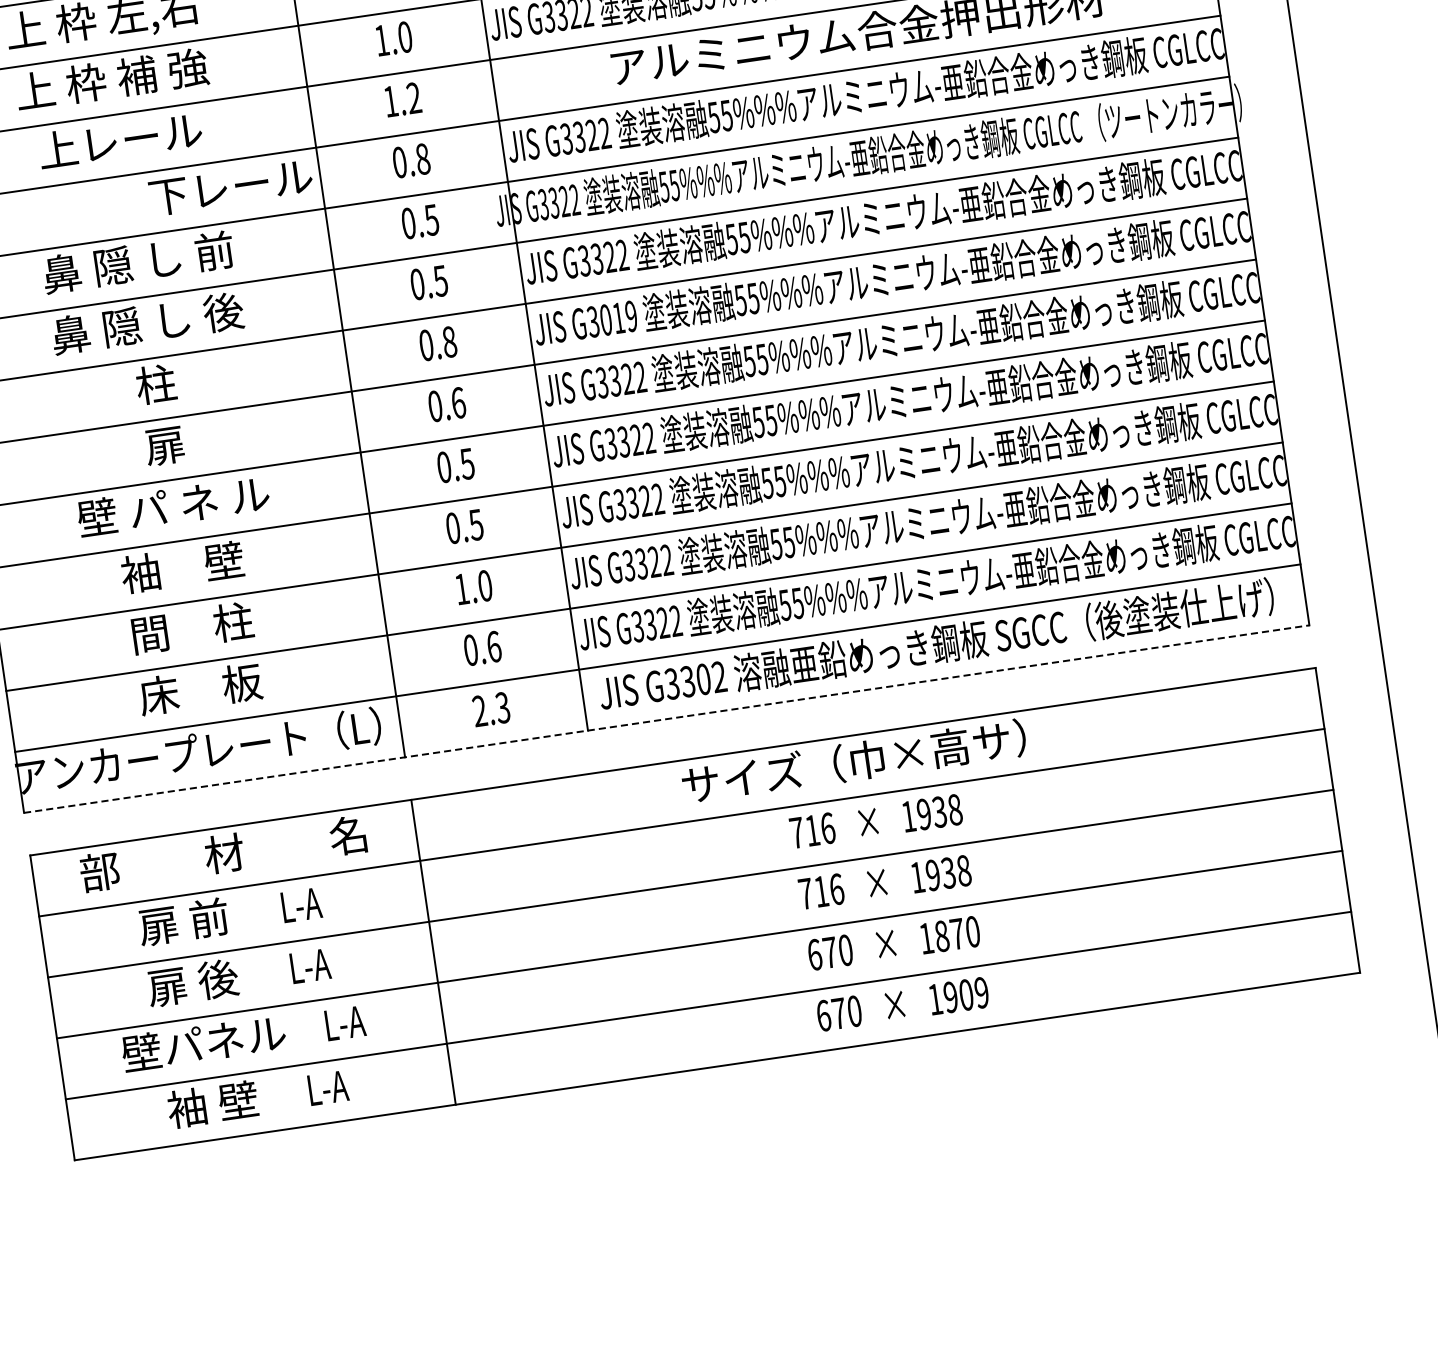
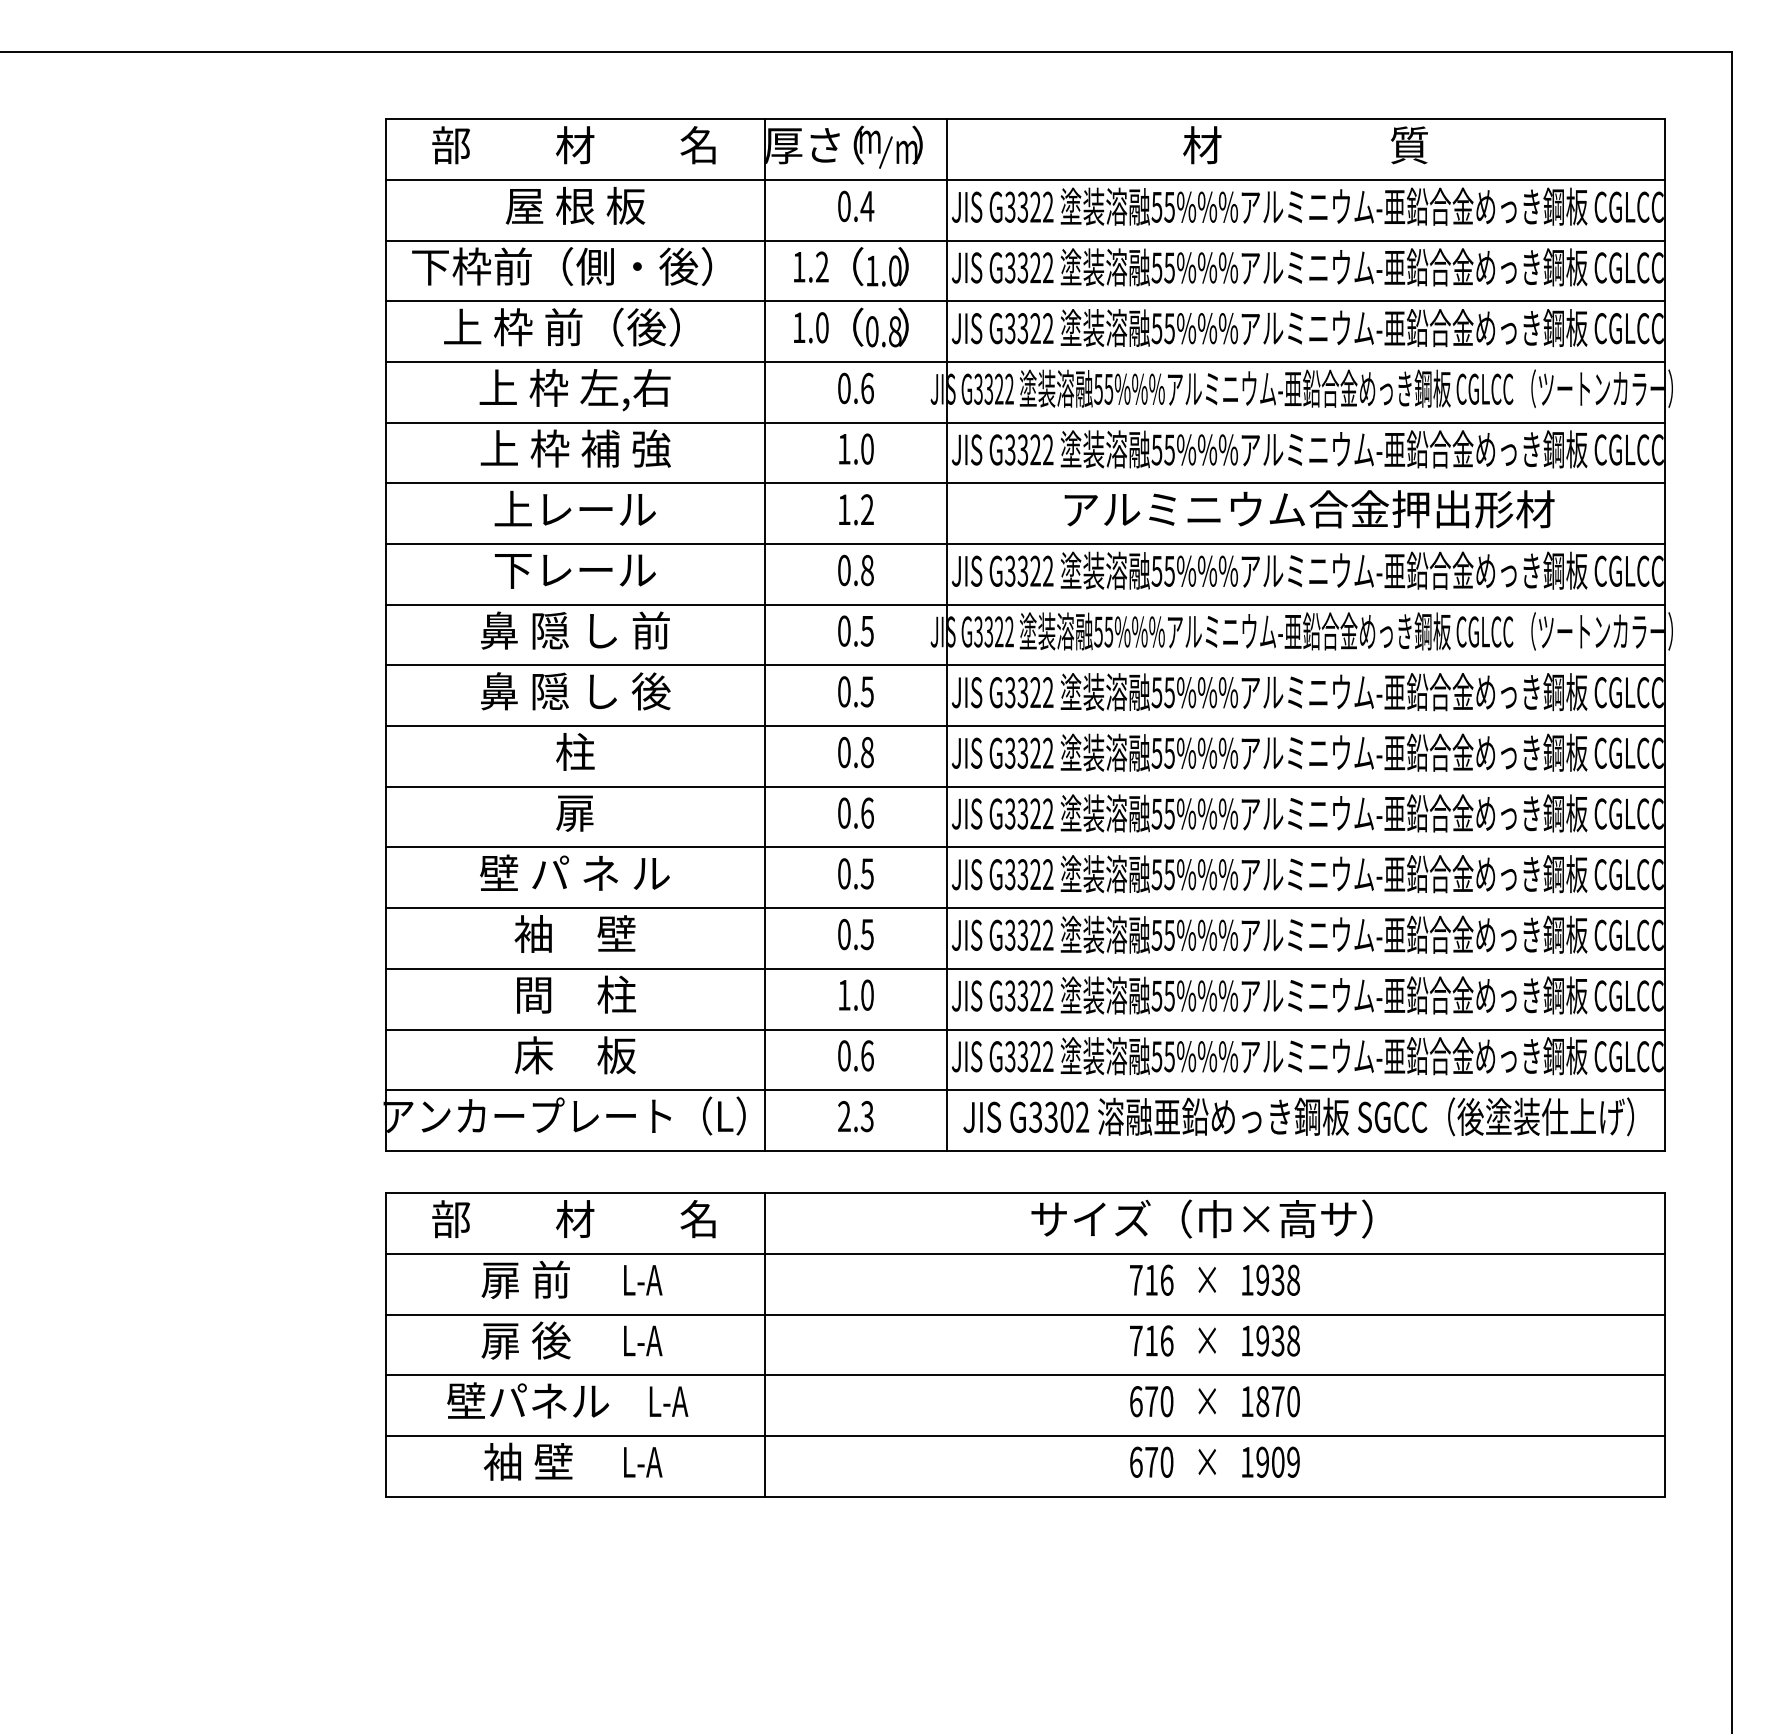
text: (231, 188) -> (575, 571), moved
text: (618, 317) -> (1035, 752), G3019 -> G3322
line: (666, 718) -> (1025, 1150), dashed -> solid

